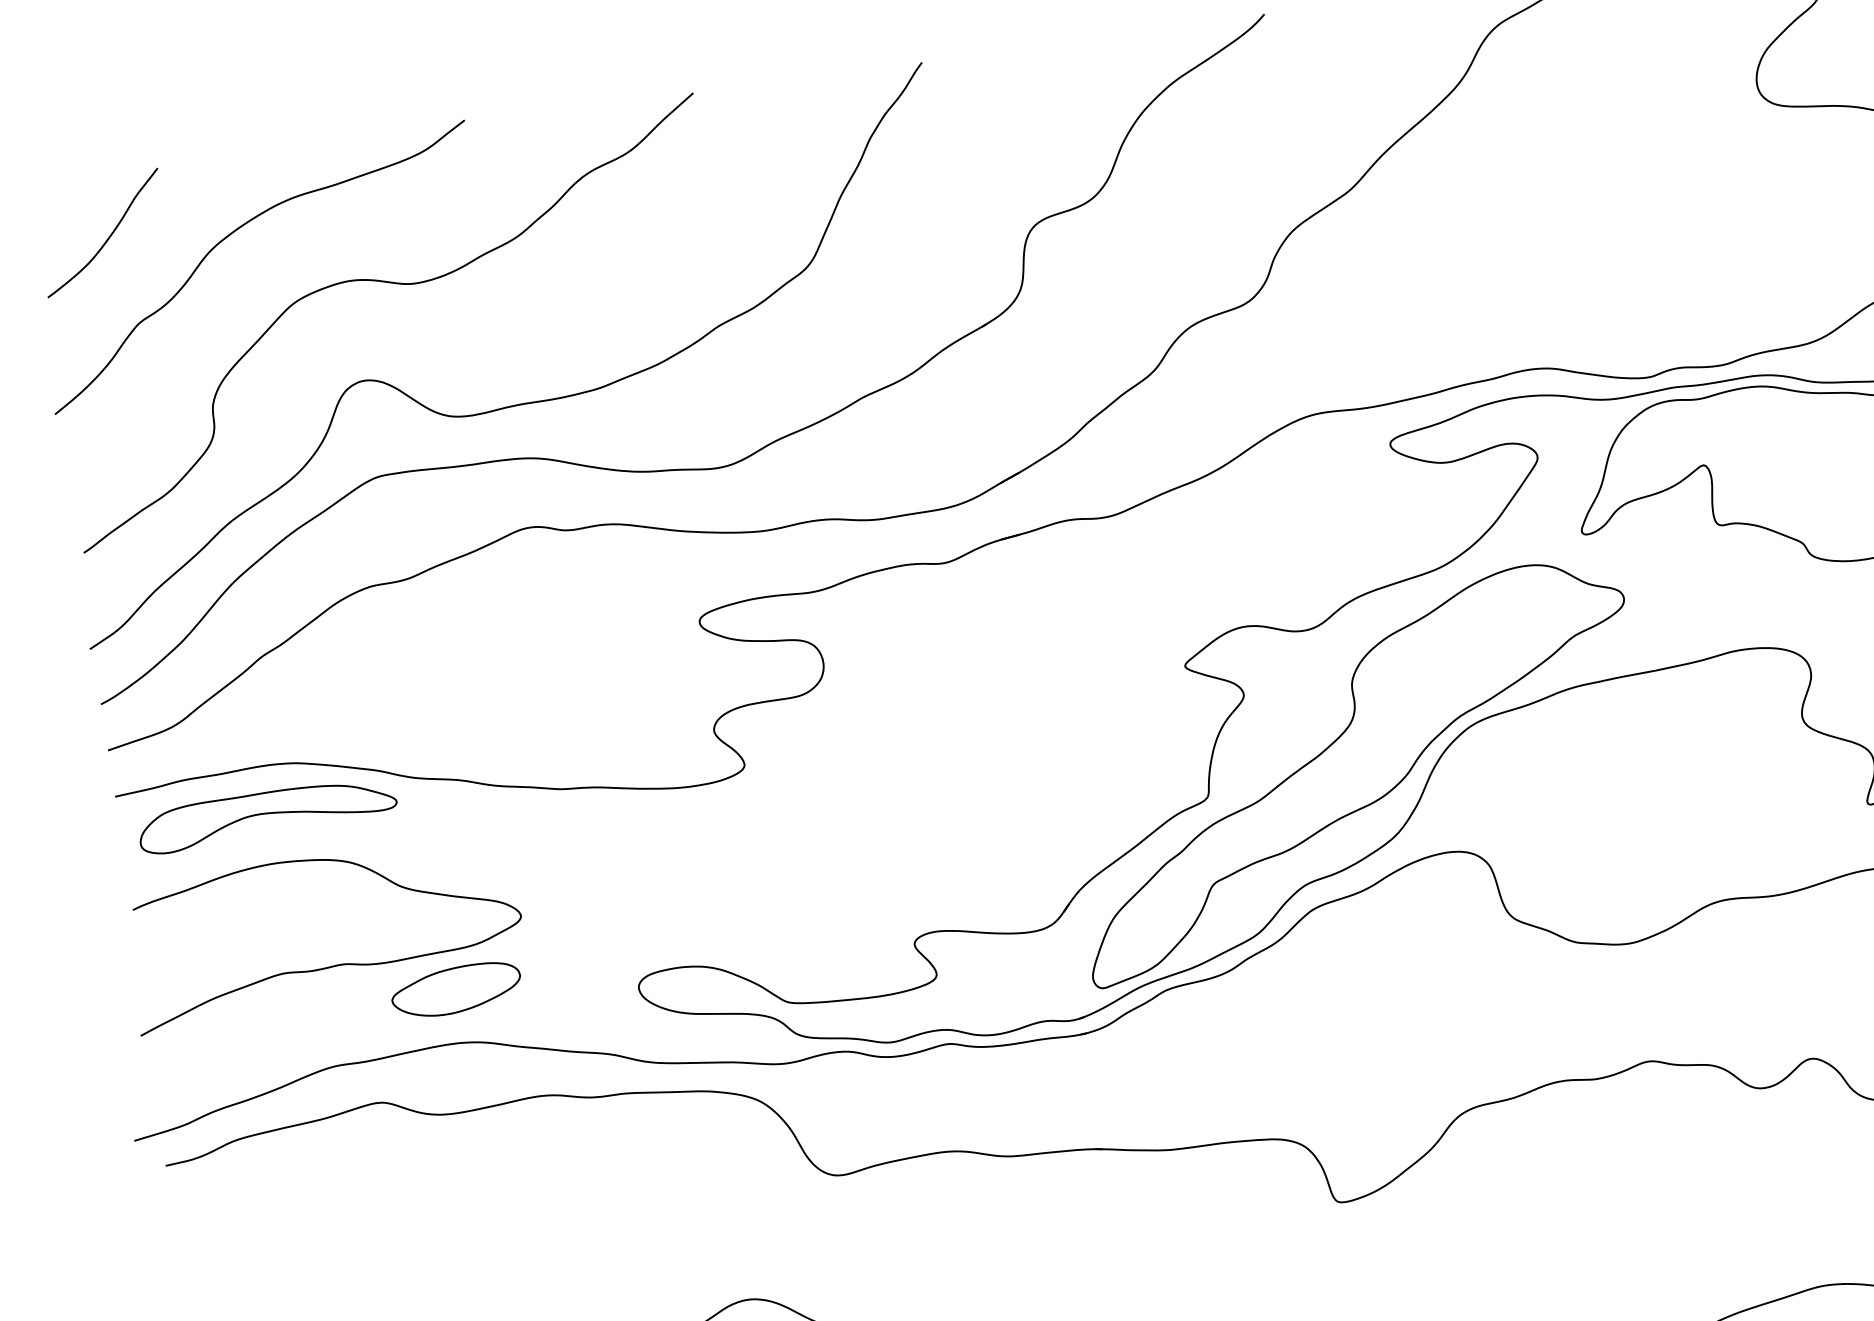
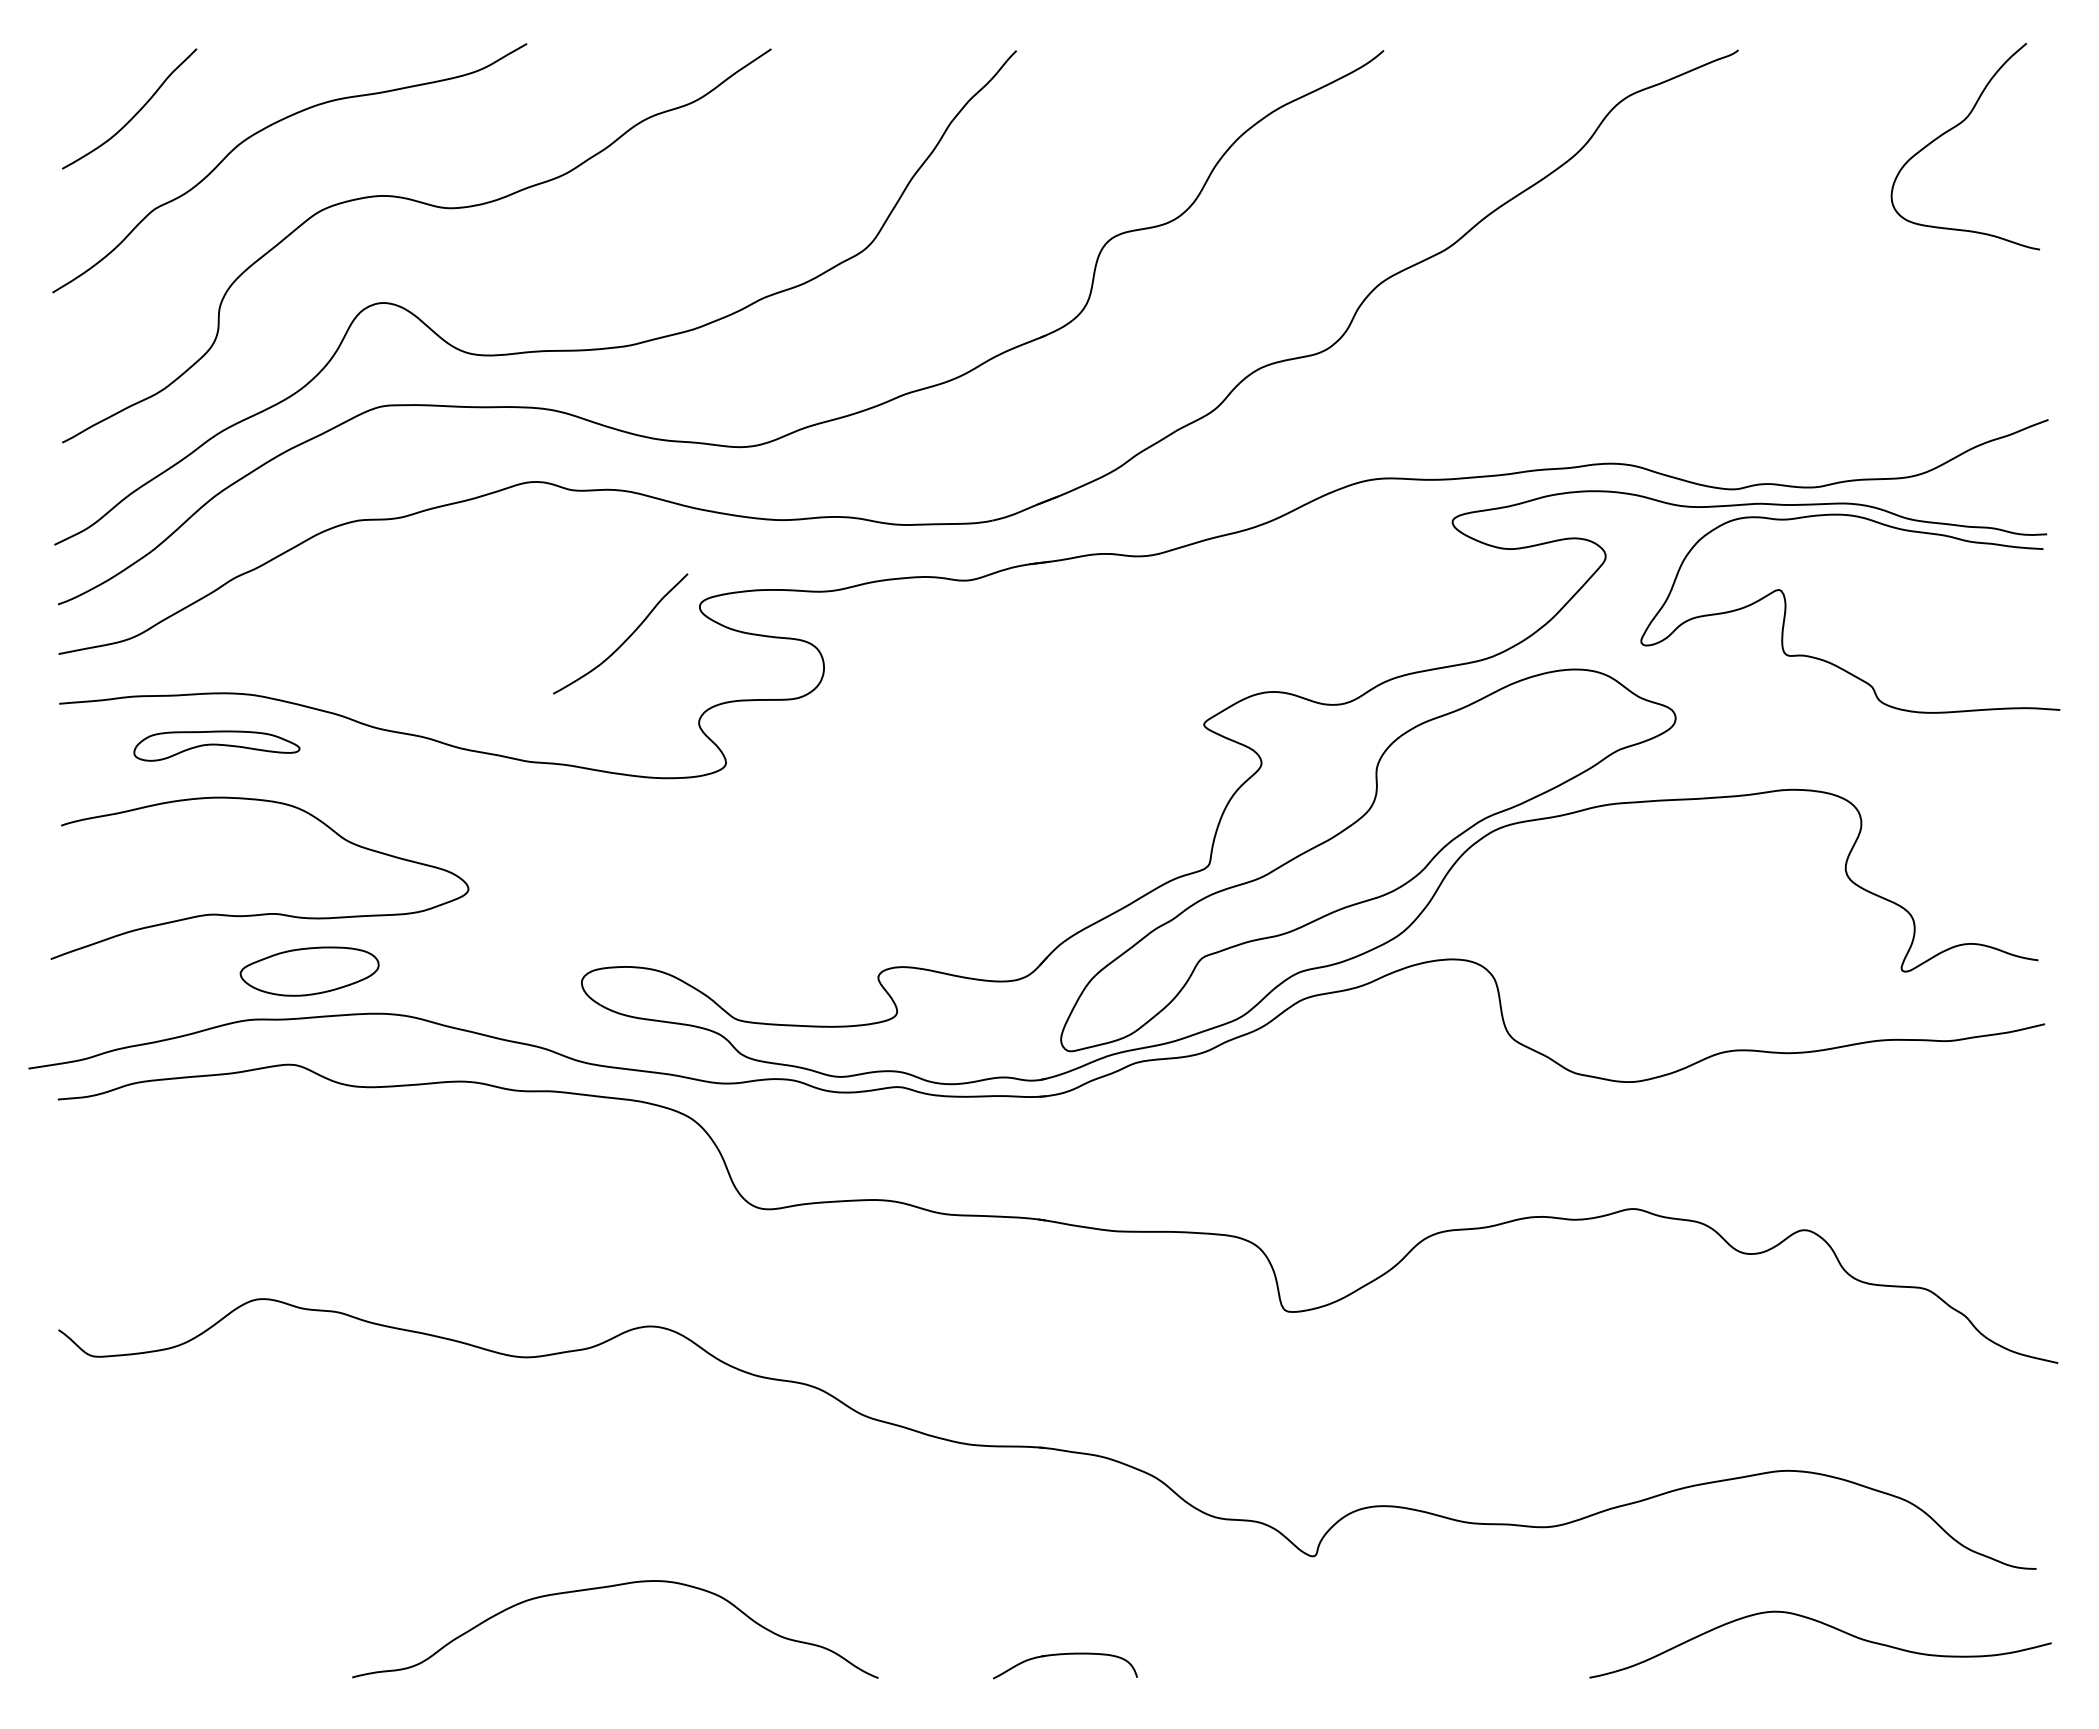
curve: (635, 661) -> (626, 638), added
part: (267, 815) -> (216, 745), size x0.6
part: (456, 990) -> (309, 971), moved

